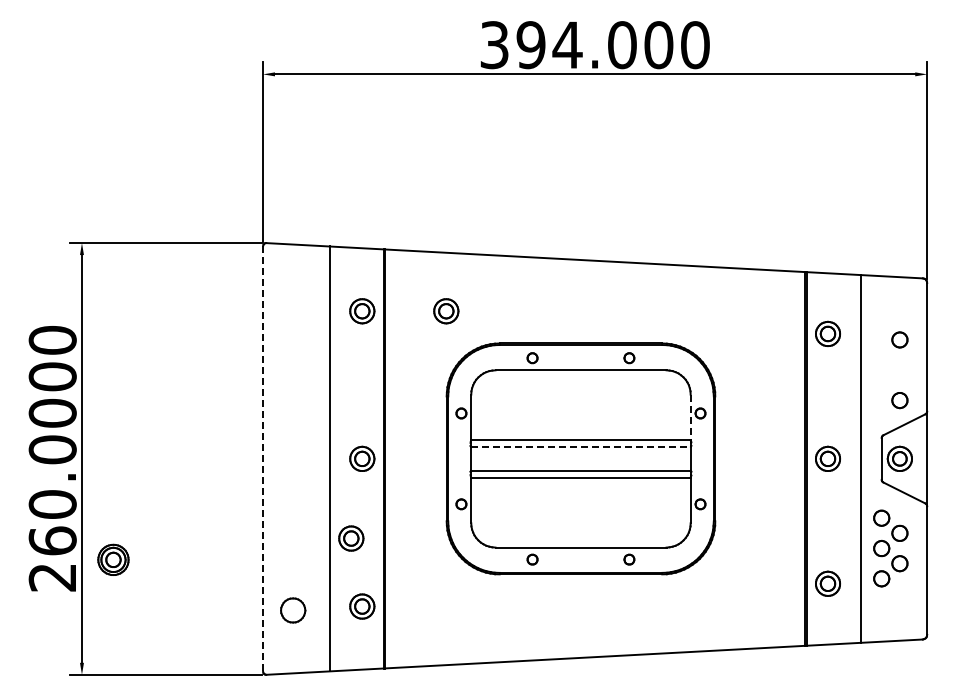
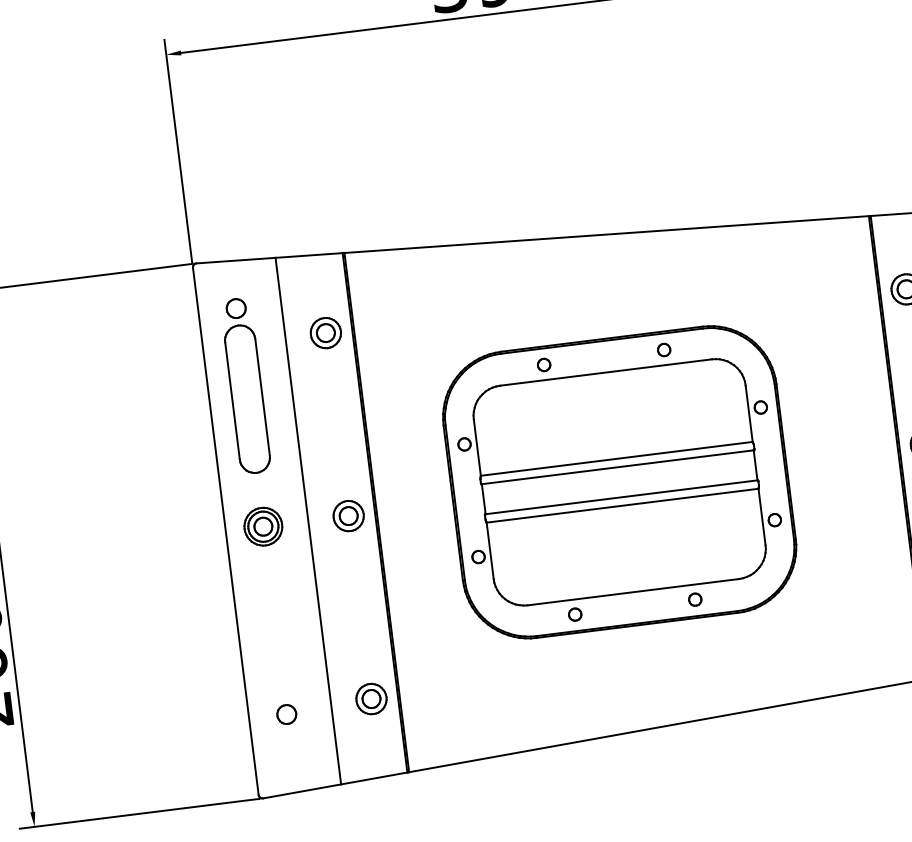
part: (446, 311) -> (430, 320), removed
part: (293, 345) -> (245, 386), added
line: (690, 417) -> (749, 414), dashed -> solid
line: (580, 446) -> (617, 466), dashed -> solid
line: (263, 458) -> (226, 530), dashed -> solid
part: (351, 538) -> (347, 616), removed
part: (113, 559) -> (263, 526), moved
part: (293, 610) -> (286, 714), size x0.62

